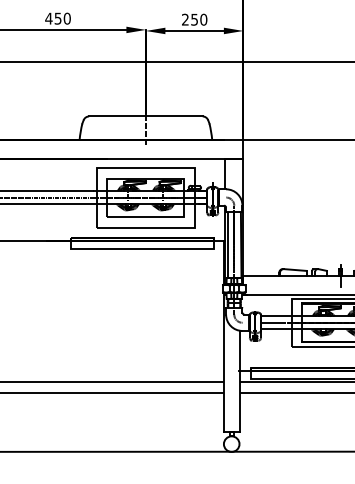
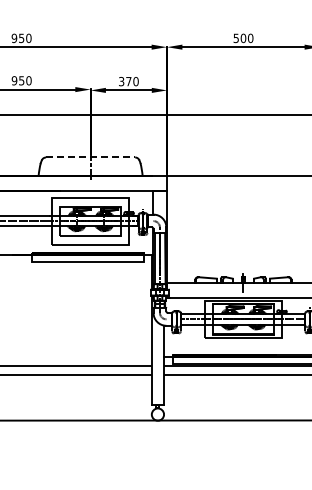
text: (48, 18) -> (14, 80), 450 -> 950
text: (190, 19) -> (125, 81), 250 -> 370
line: (145, 116) -> (90, 157), solid -> dashed

